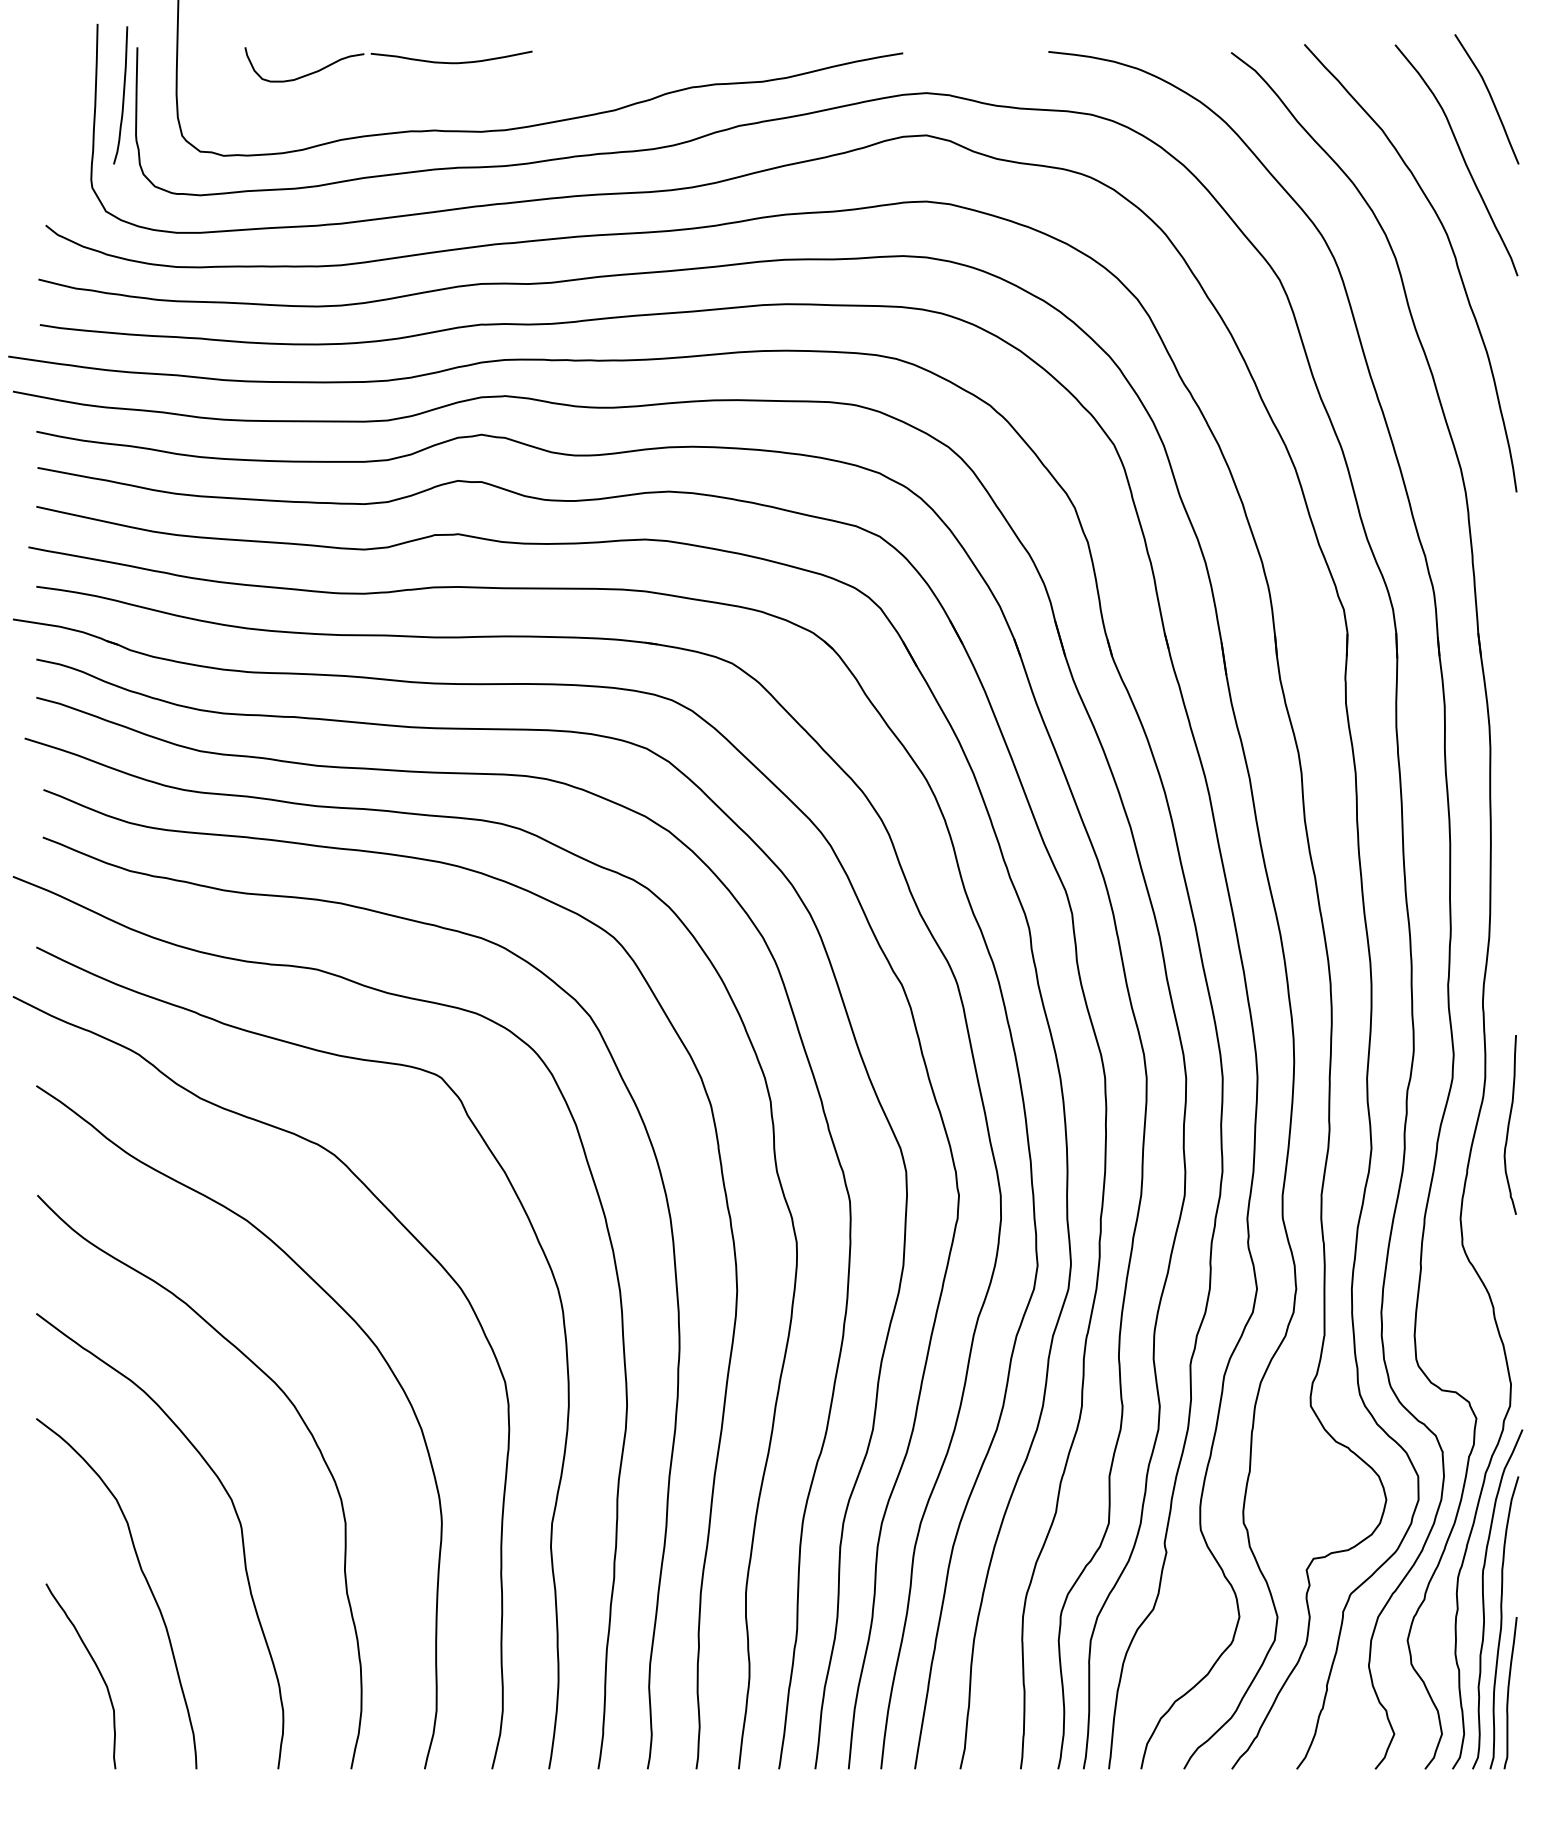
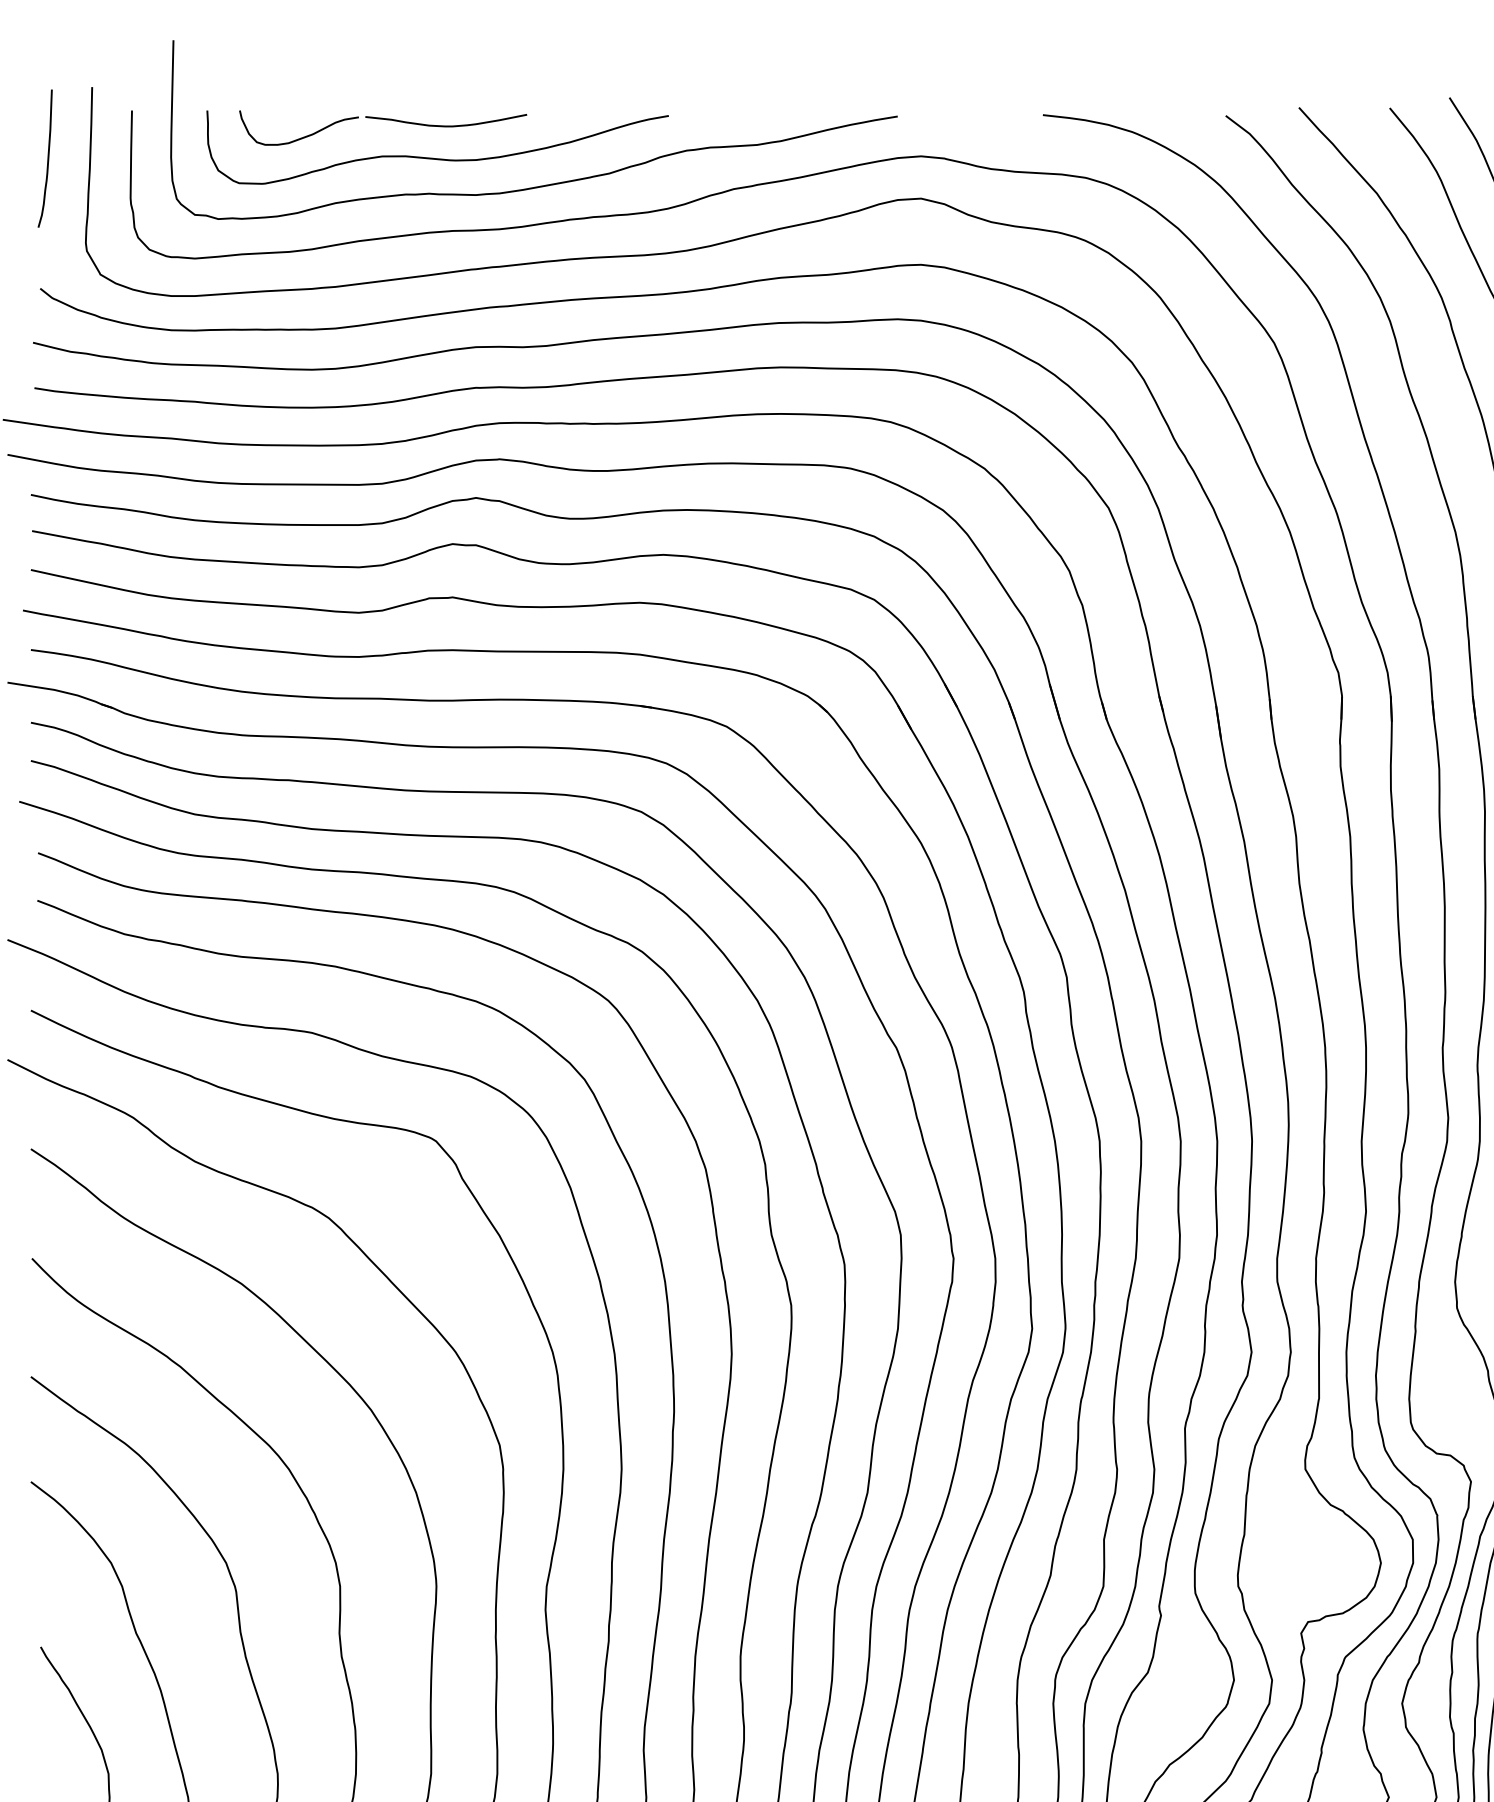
curve: (440, 94) -> (435, 157), added
curve: (122, 95) -> (47, 158), moved

